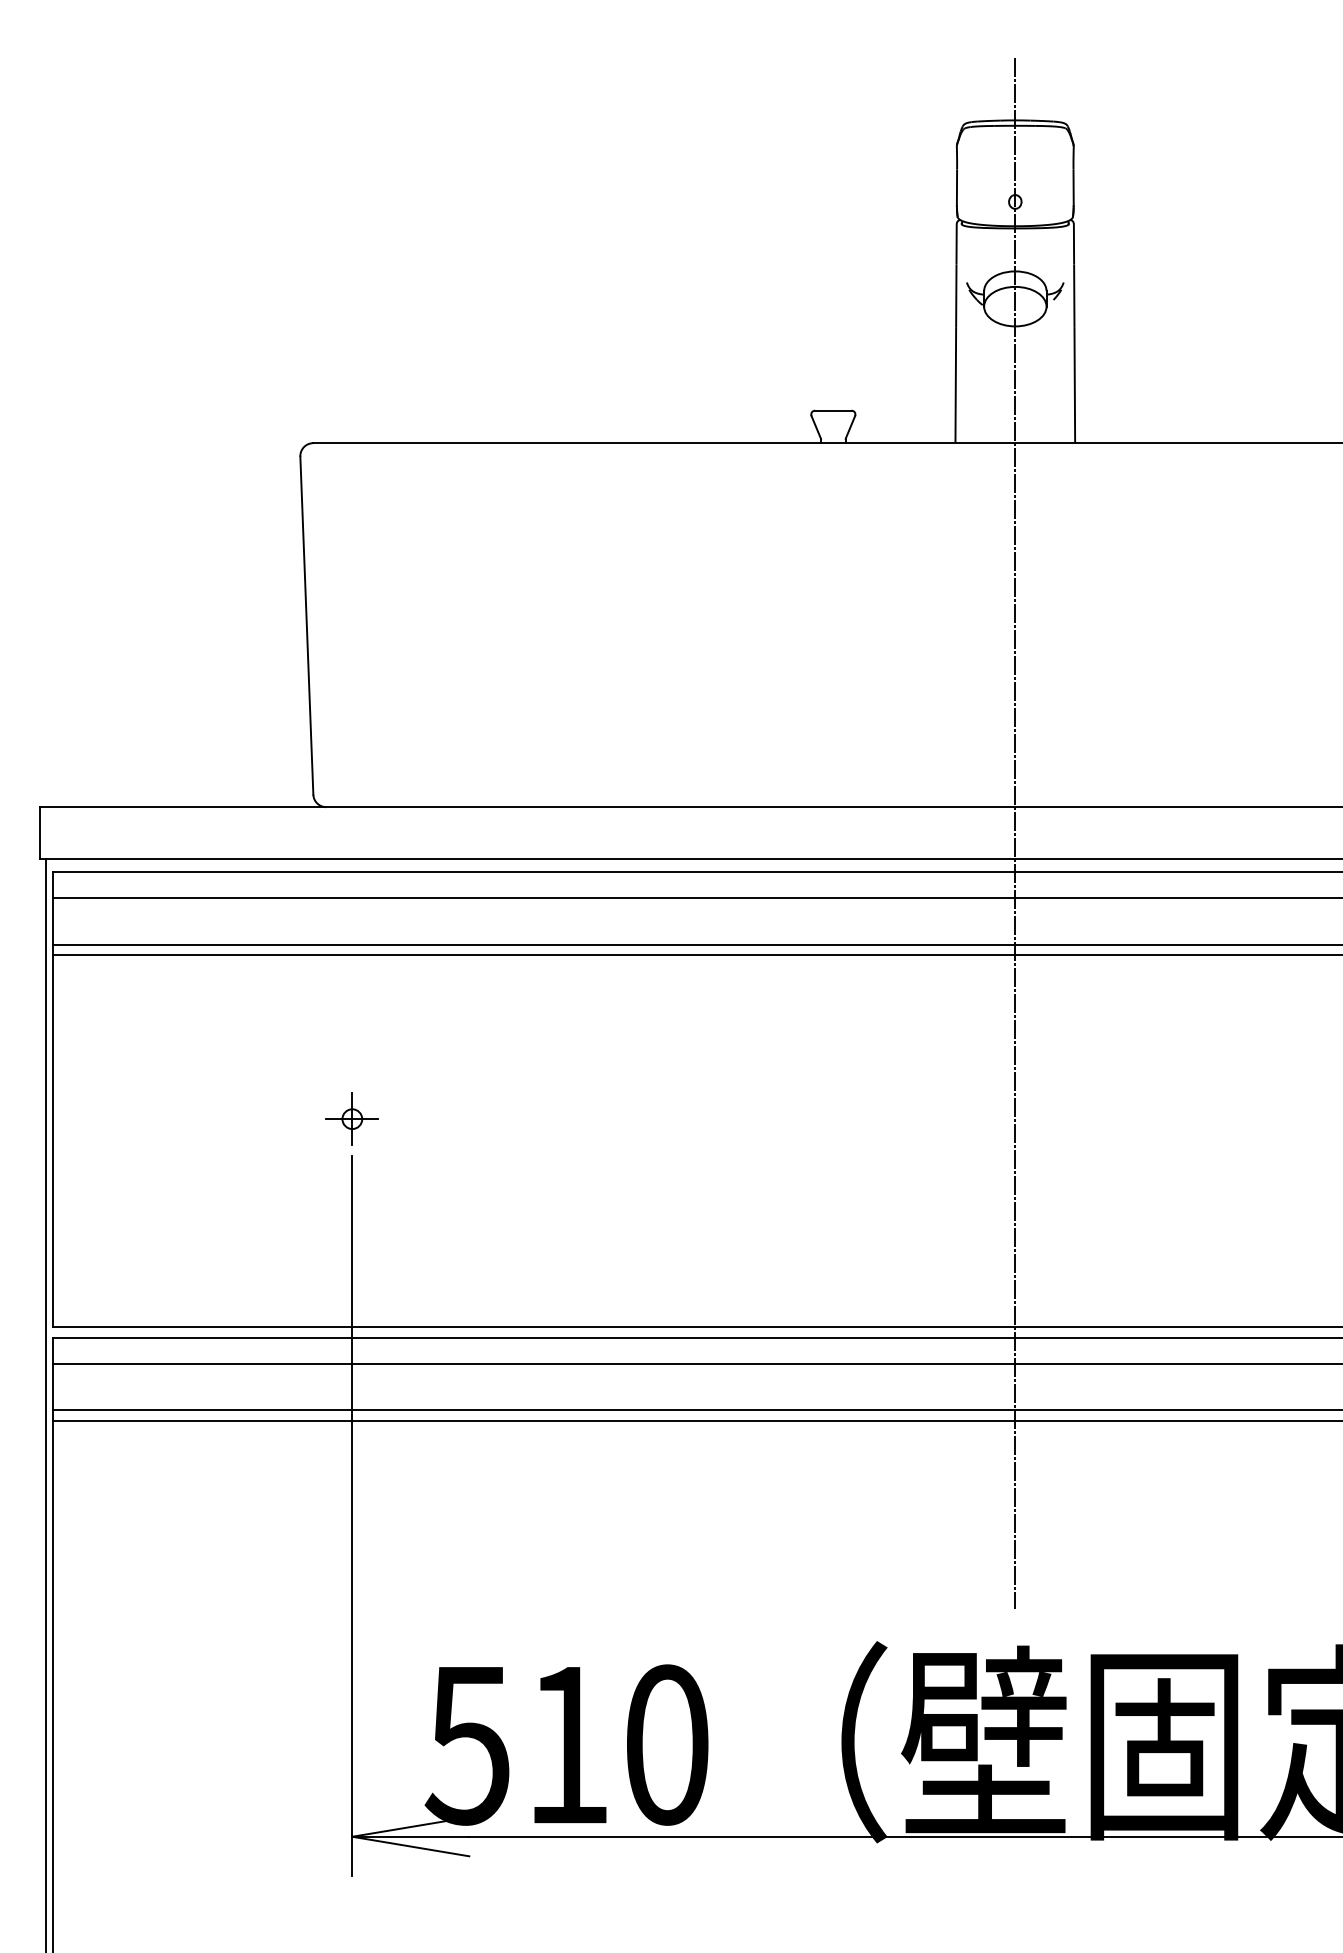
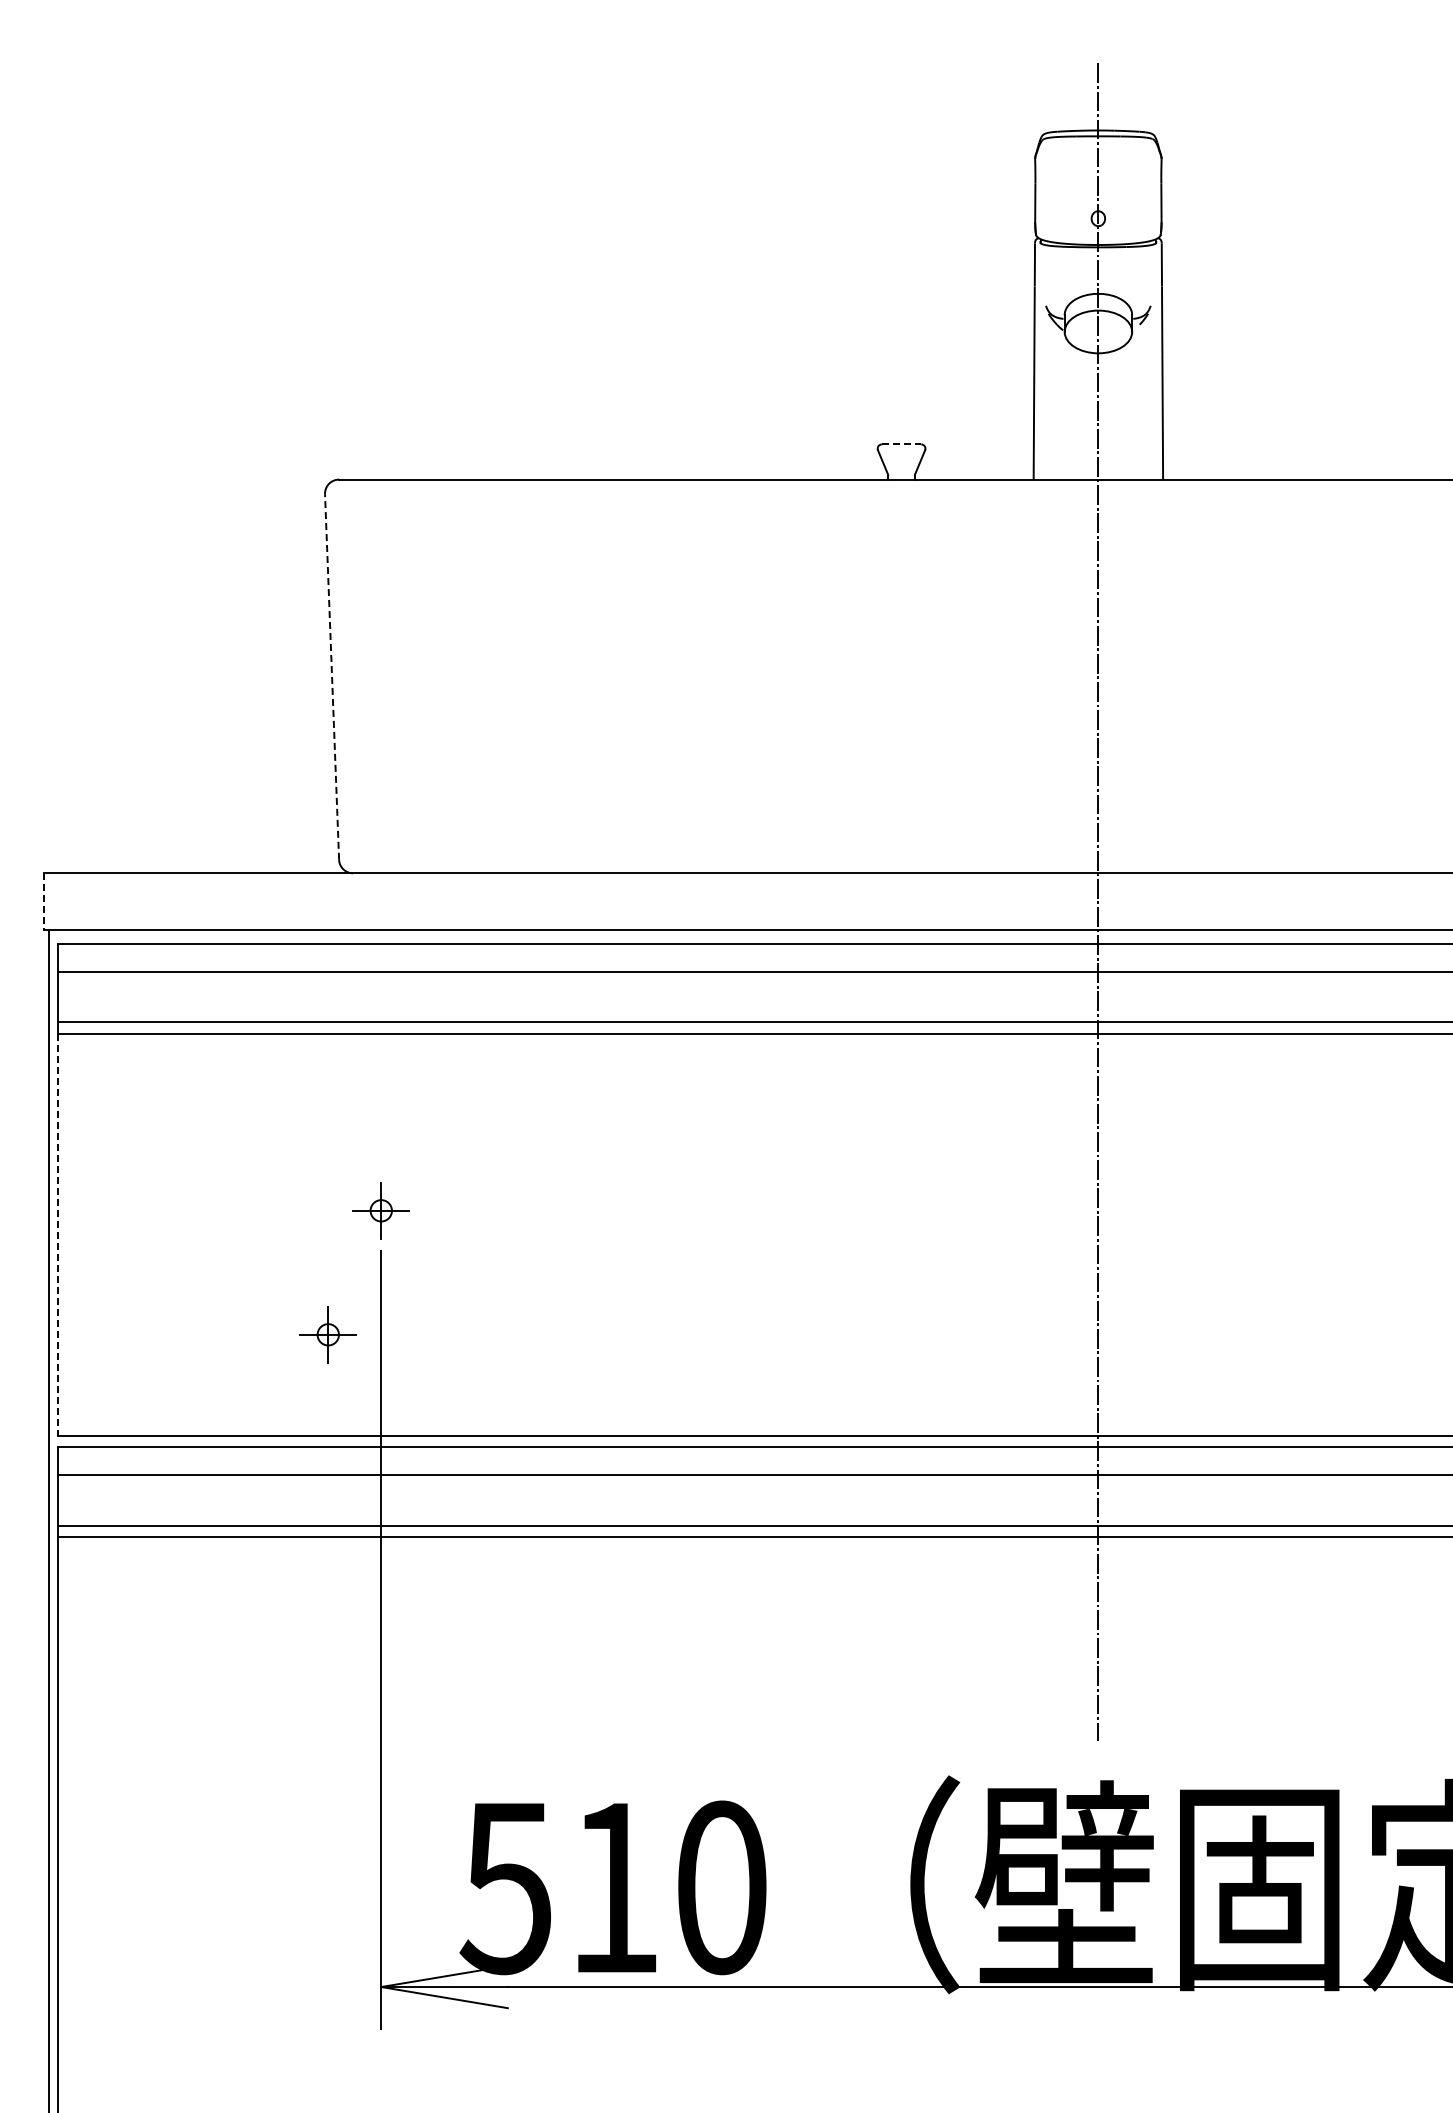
line: (833, 410) -> (901, 444), solid -> dashed
line: (307, 626) -> (332, 677), solid -> dashed
line: (40, 833) -> (43, 901), solid -> dashed
line: (53, 1141) -> (57, 1235), solid -> dashed
part: (302, 1233) -> (327, 1334), added

